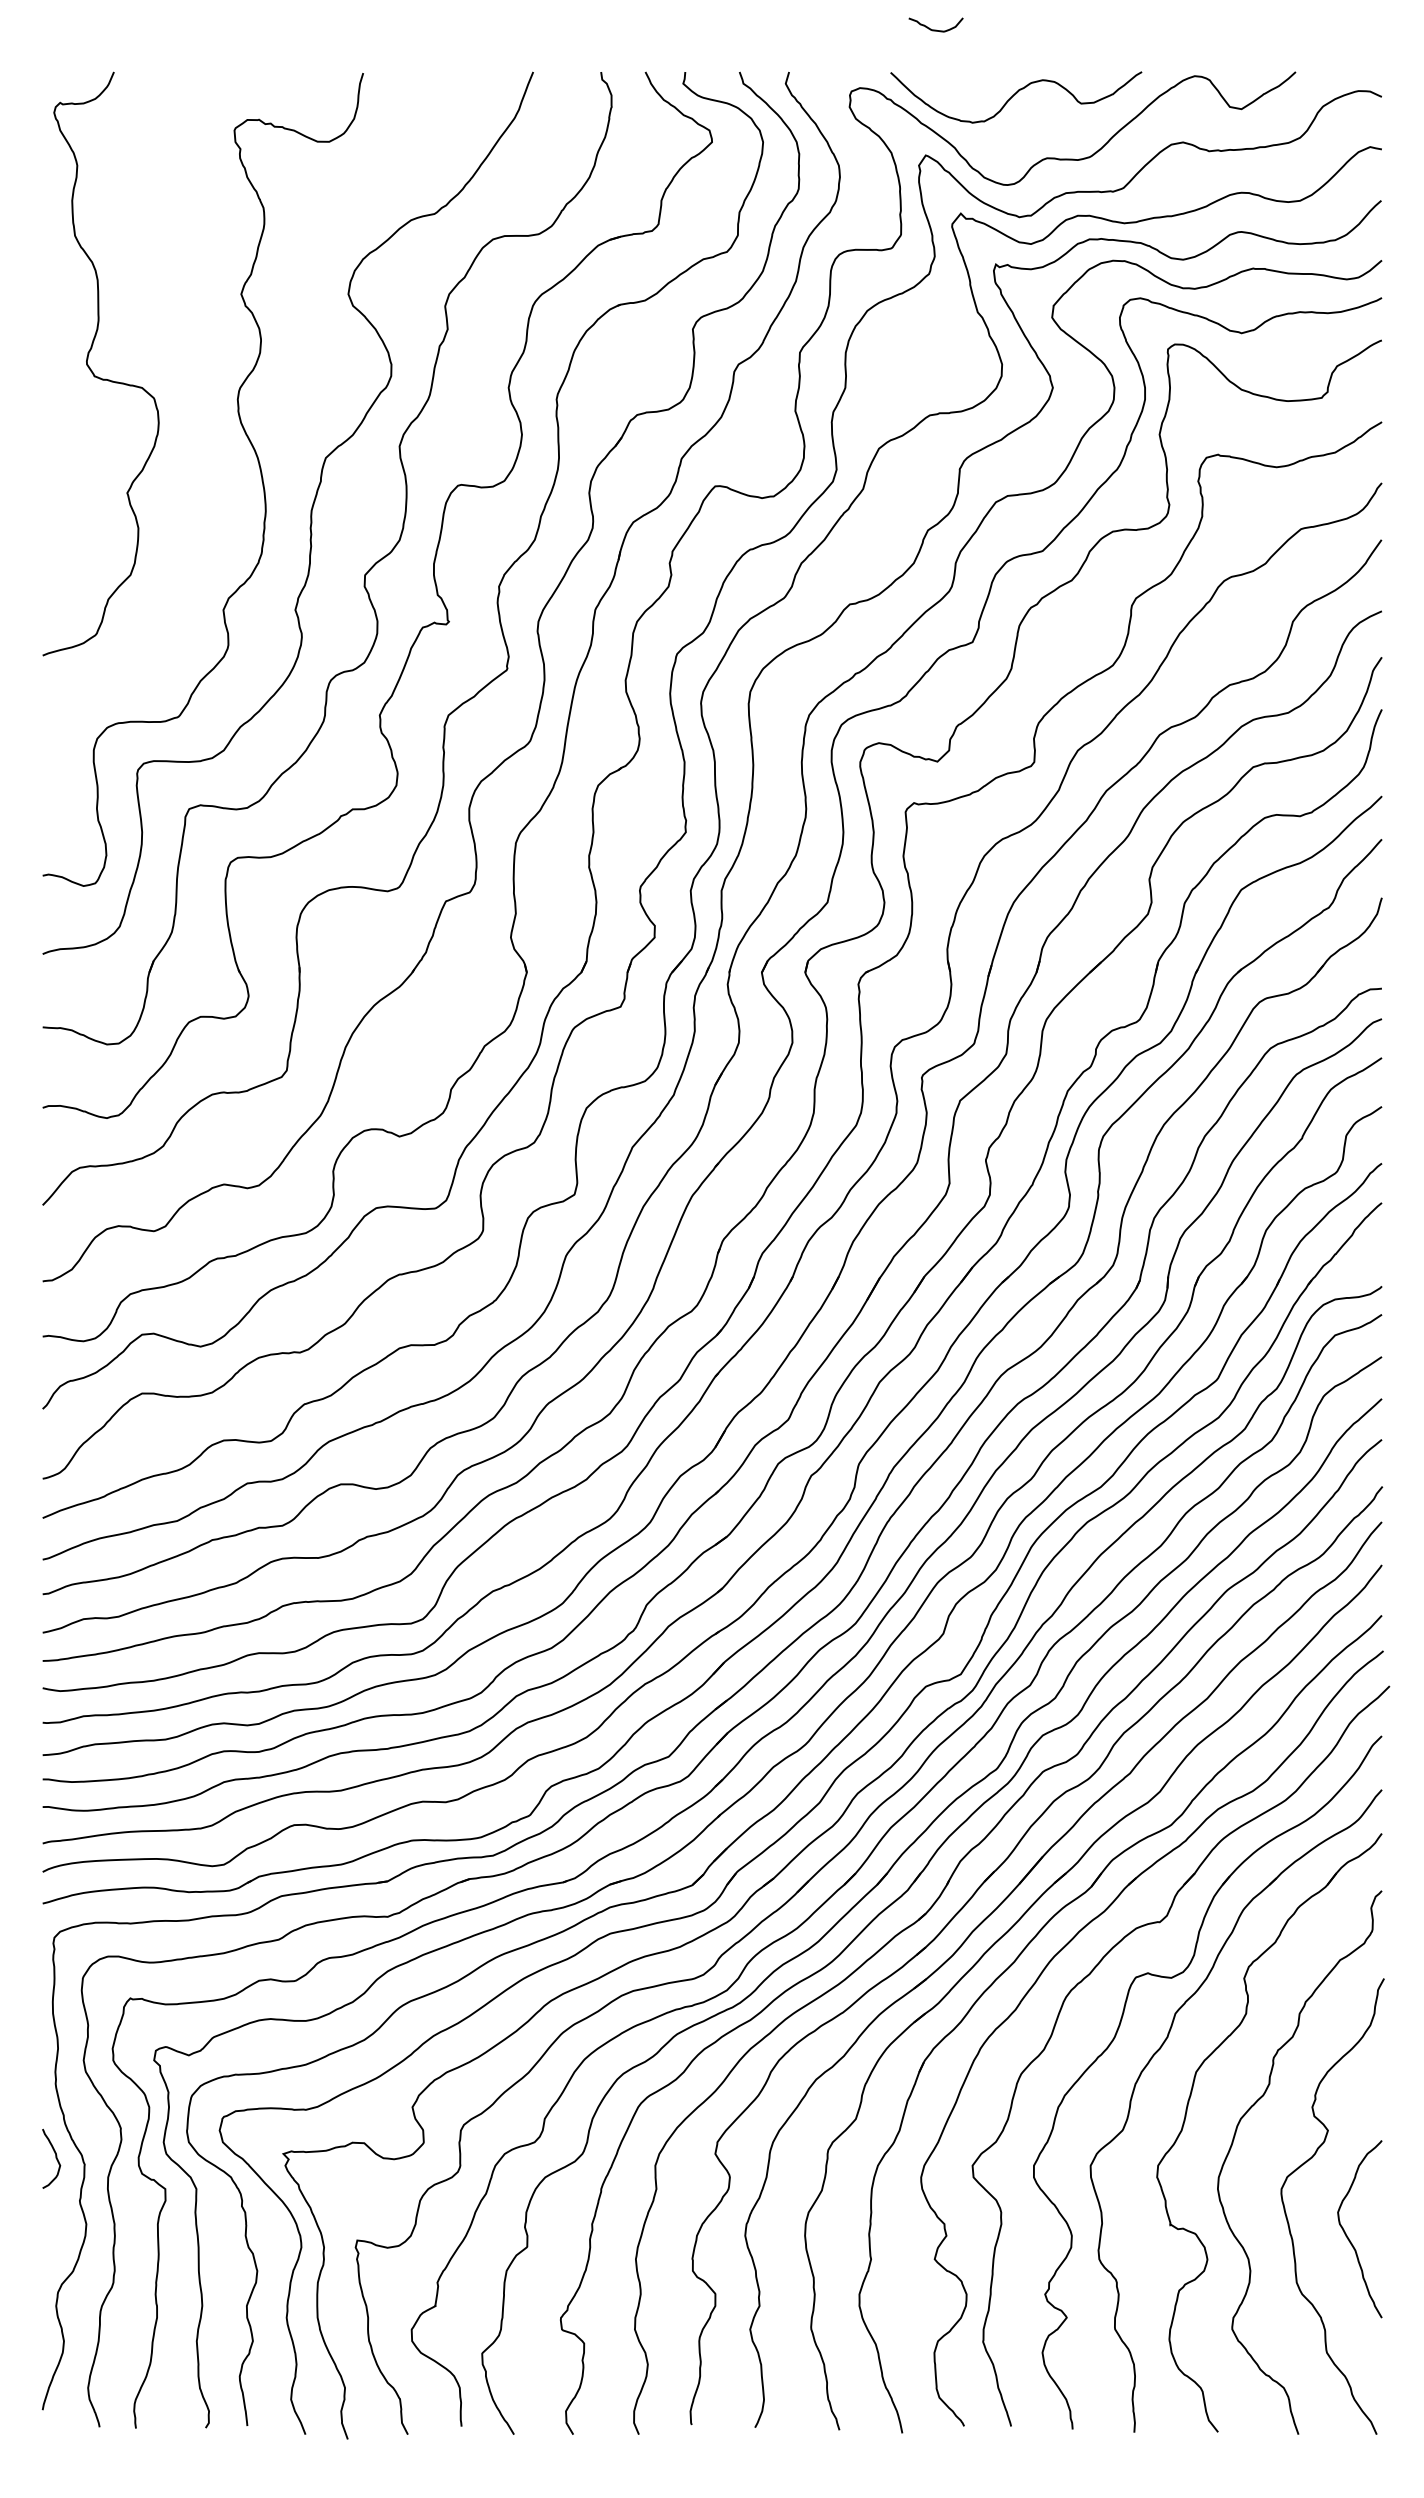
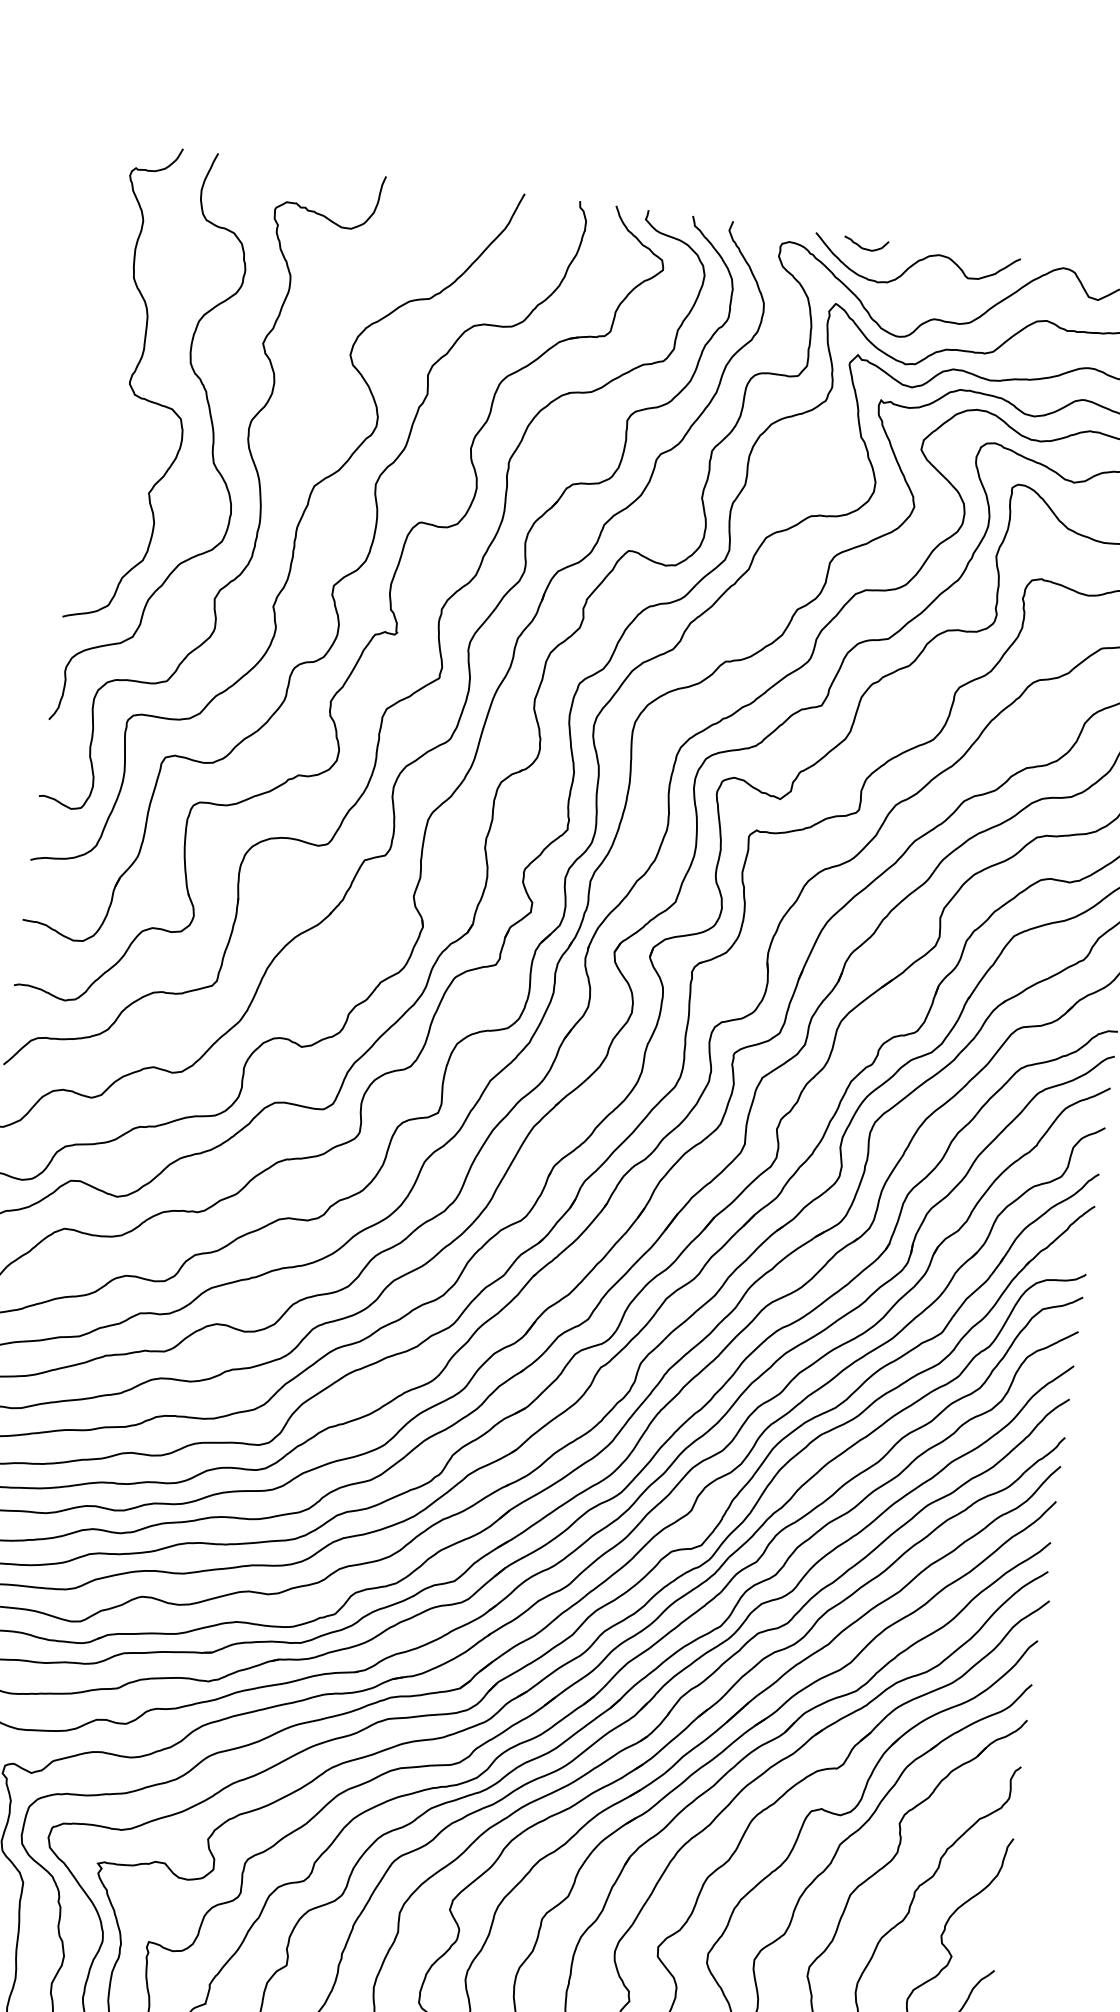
curve: (935, 29) -> (865, 248), moved
curve: (195, 417) -> (212, 439), added

